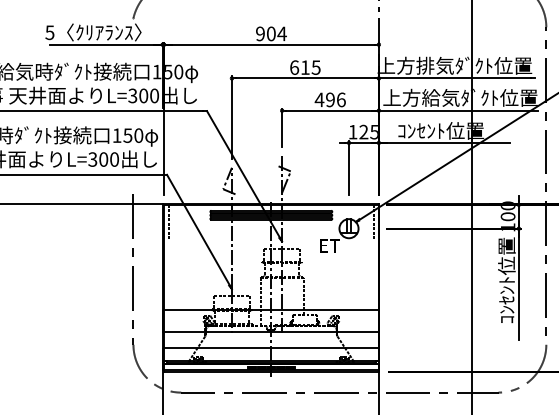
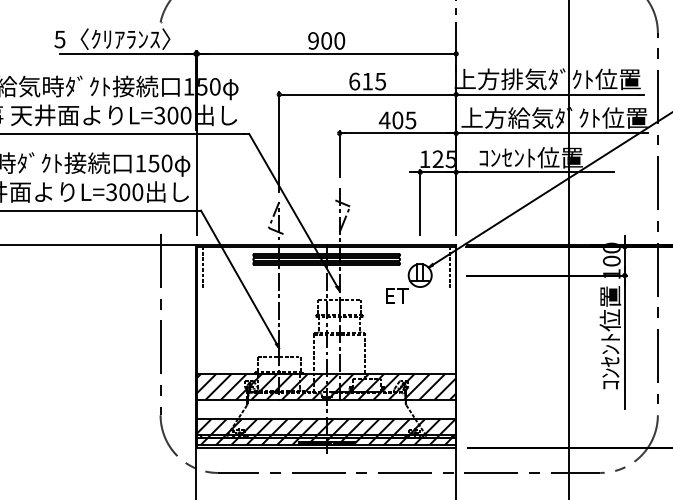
text: (281, 33) -> (338, 40), 904 -> 900
text: (335, 99) -> (403, 119), 496 -> 405
hatch: (270, 320) -> (325, 386), added
hatch: (270, 358) -> (325, 431), added

